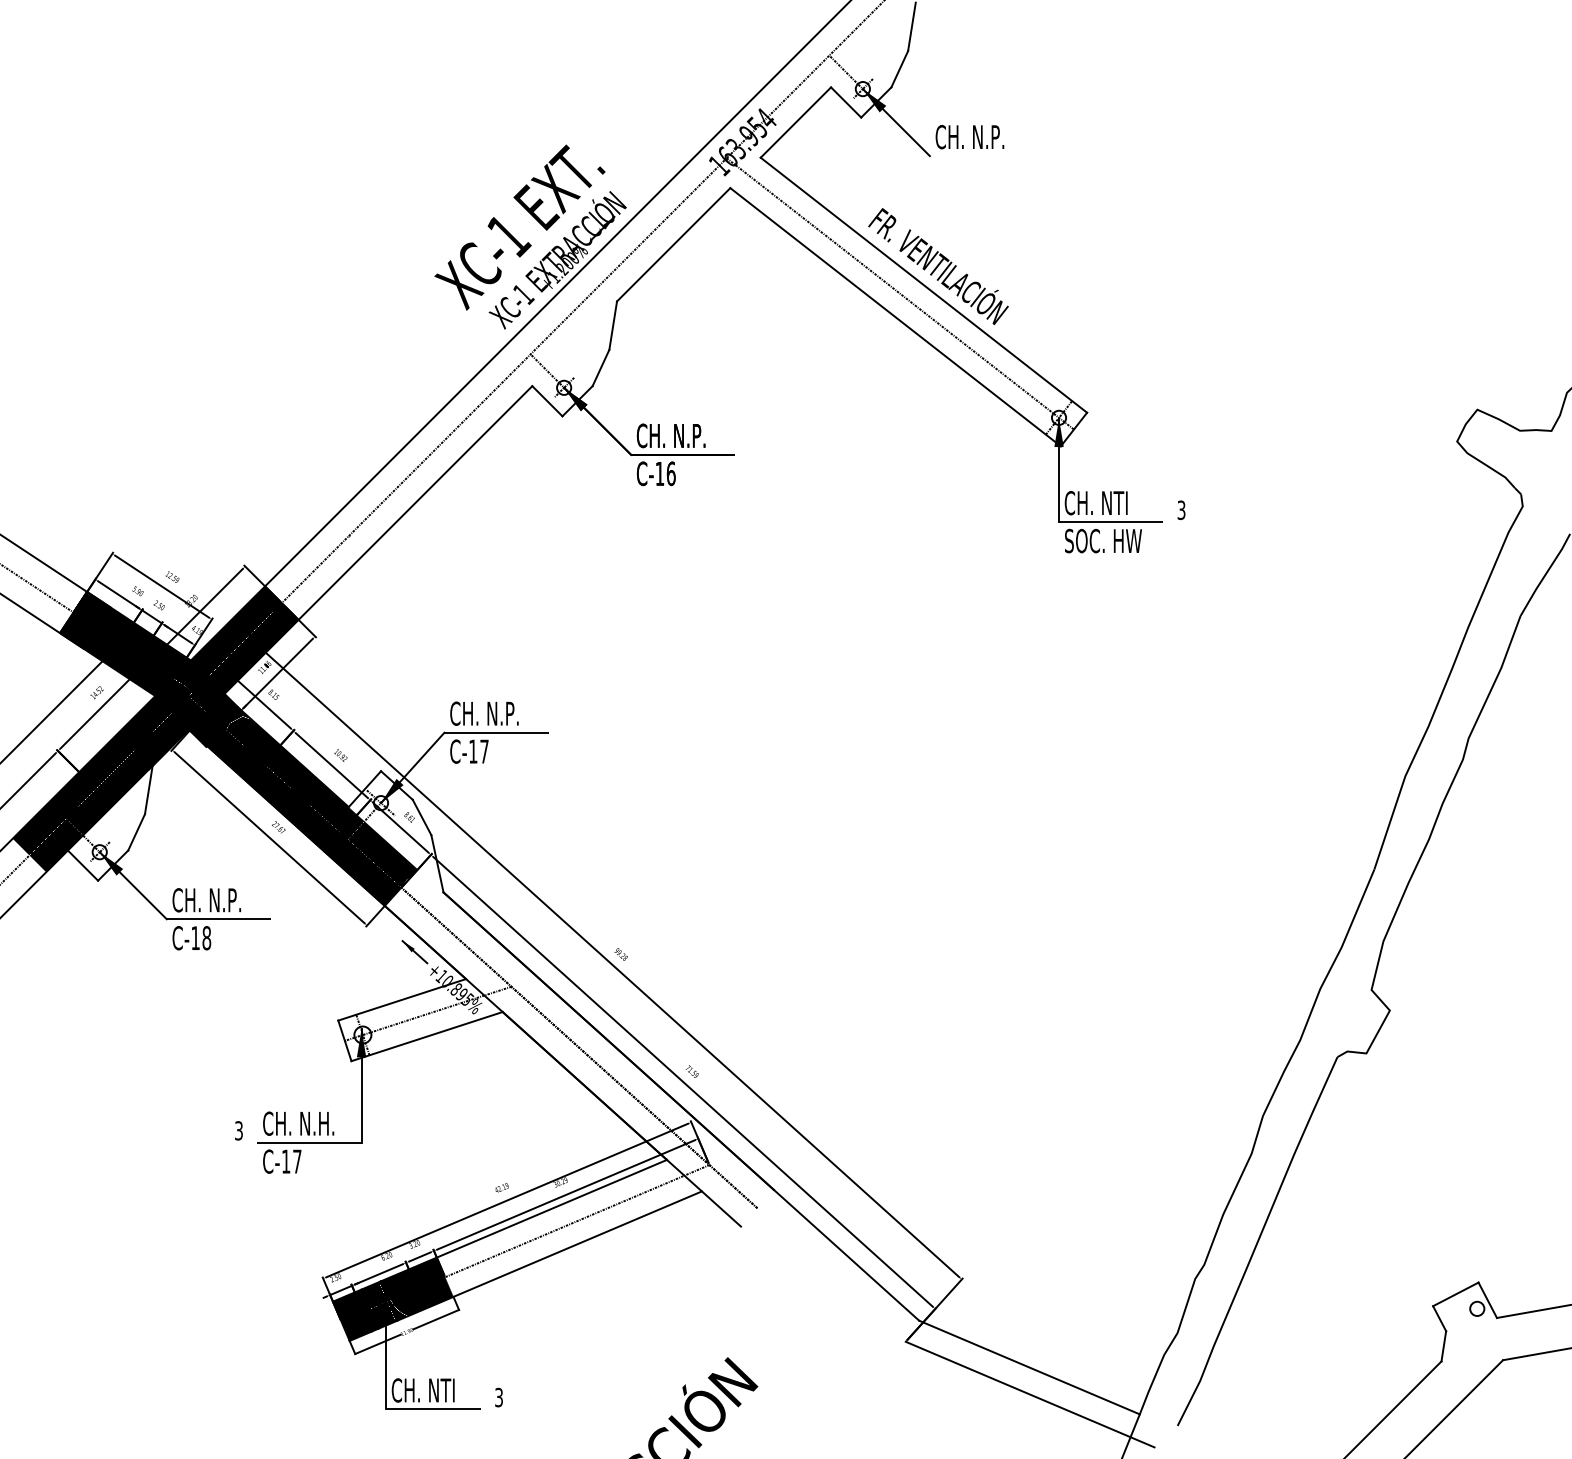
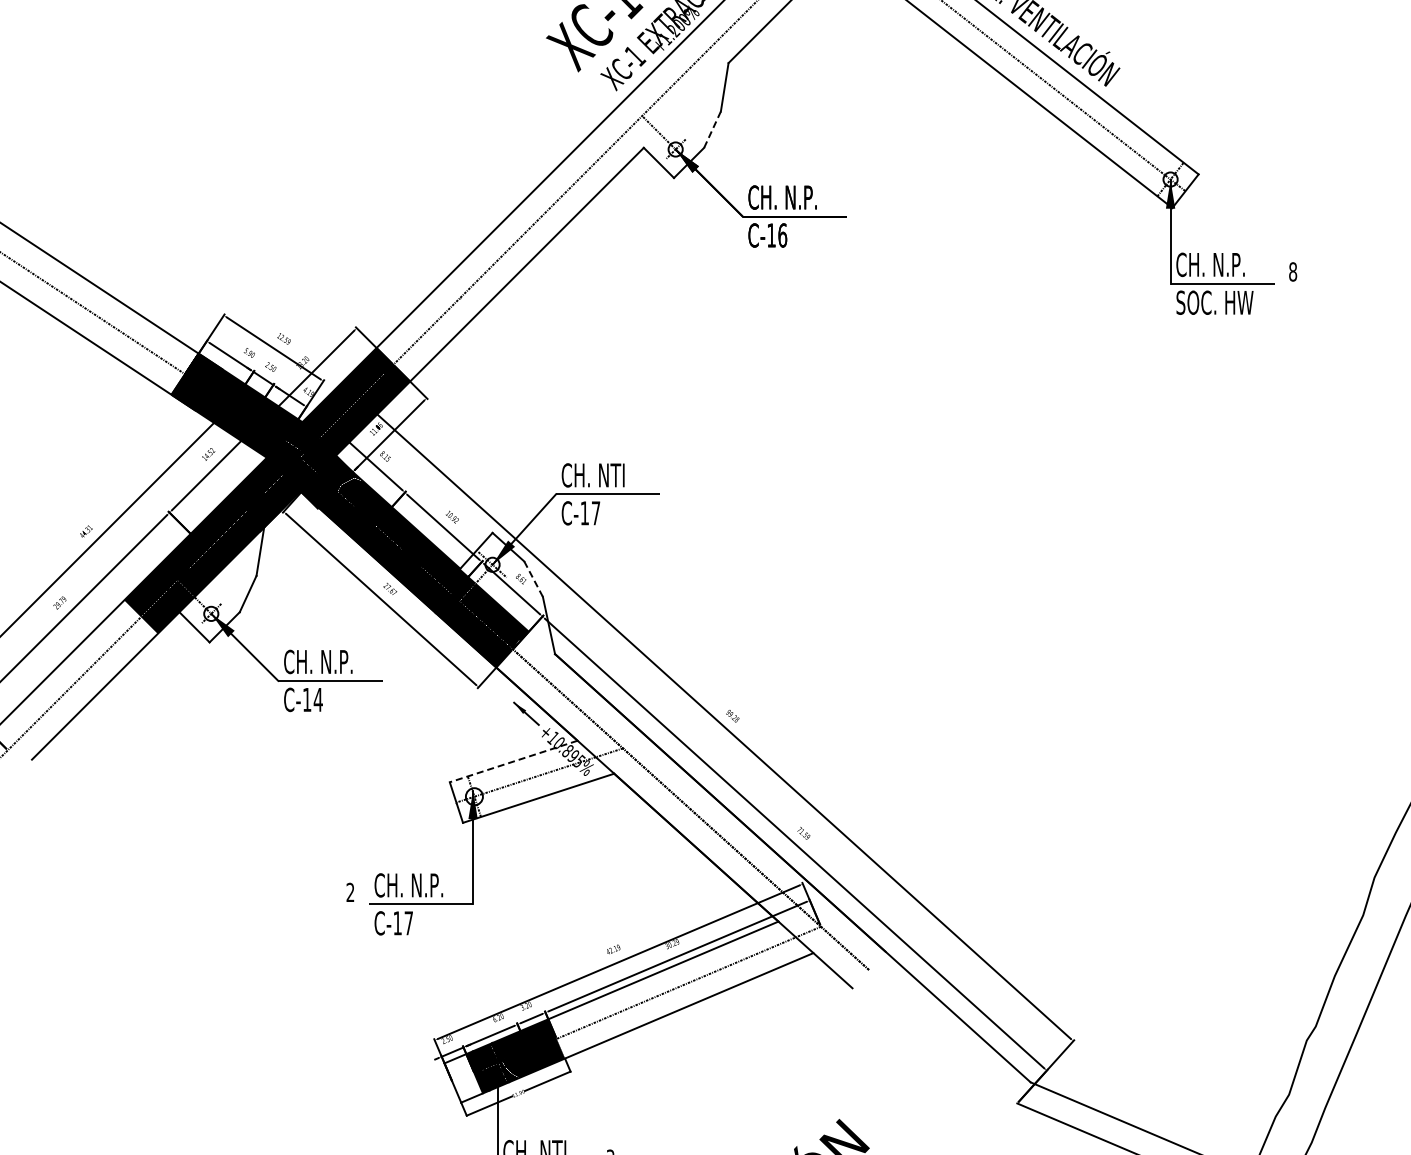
line: (601, 368) -> (713, 130), solid -> dashed
text: (1123, 502) -> (1235, 264), CH. NTI -> CH. N.P.
text: (1181, 509) -> (1293, 271), 3 -> 8
text: (508, 713) -> (620, 475), CH. N.P. -> CH. NTI
line: (422, 817) -> (534, 579), solid -> dashed
text: (206, 938) -> (318, 700), C-18 -> C-14
line: (401, 999) -> (513, 761), solid -> dashed
text: (327, 1123) -> (439, 885), CH. N.H. -> CH. N.P.
text: (238, 1130) -> (350, 892), 3 -> 2
fill: (352, 1316) -> (464, 1078), removed

